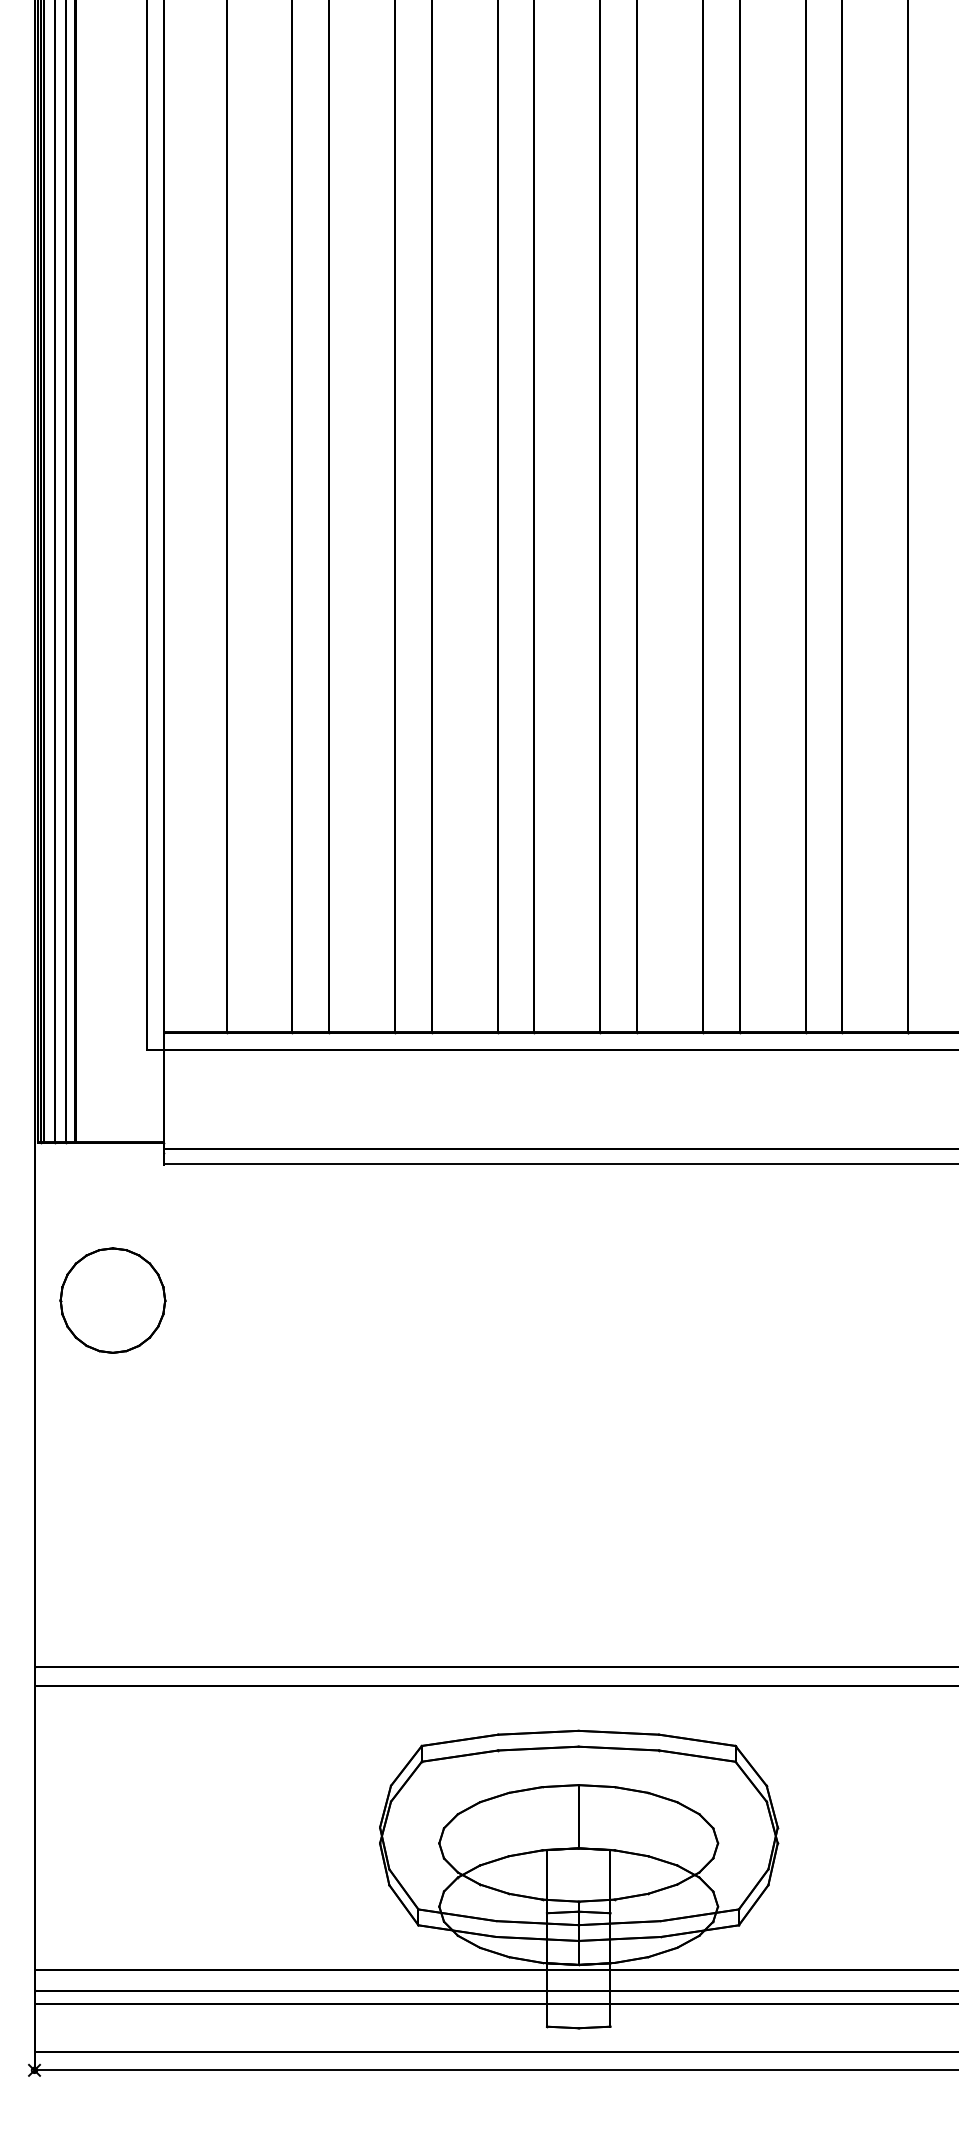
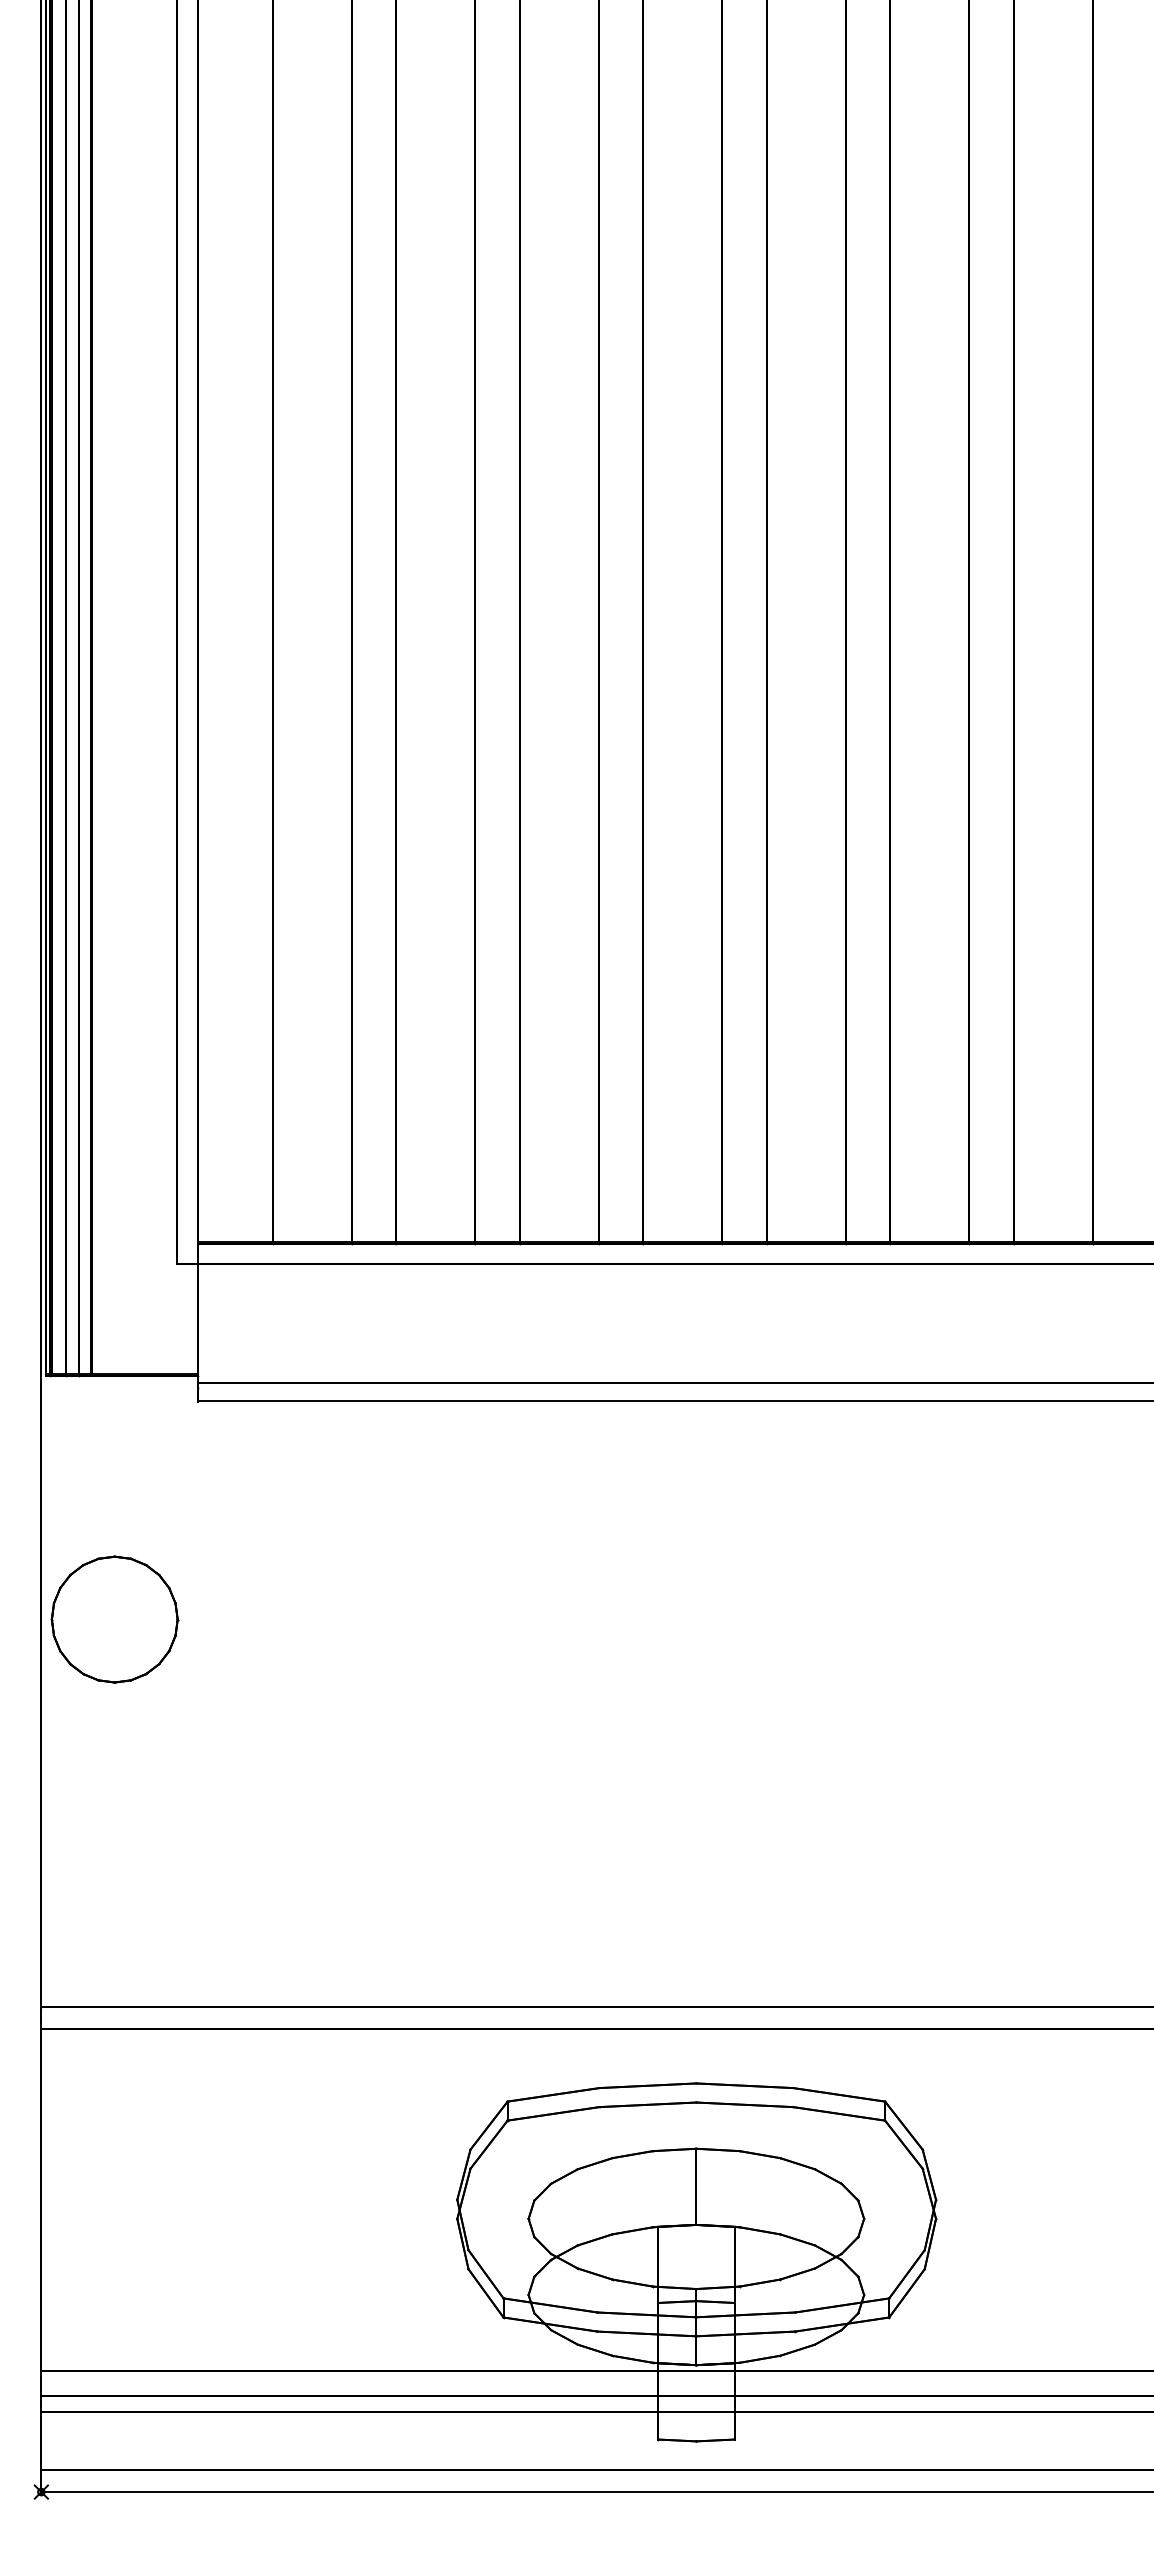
part: (112, 1300) -> (114, 1619), moved

